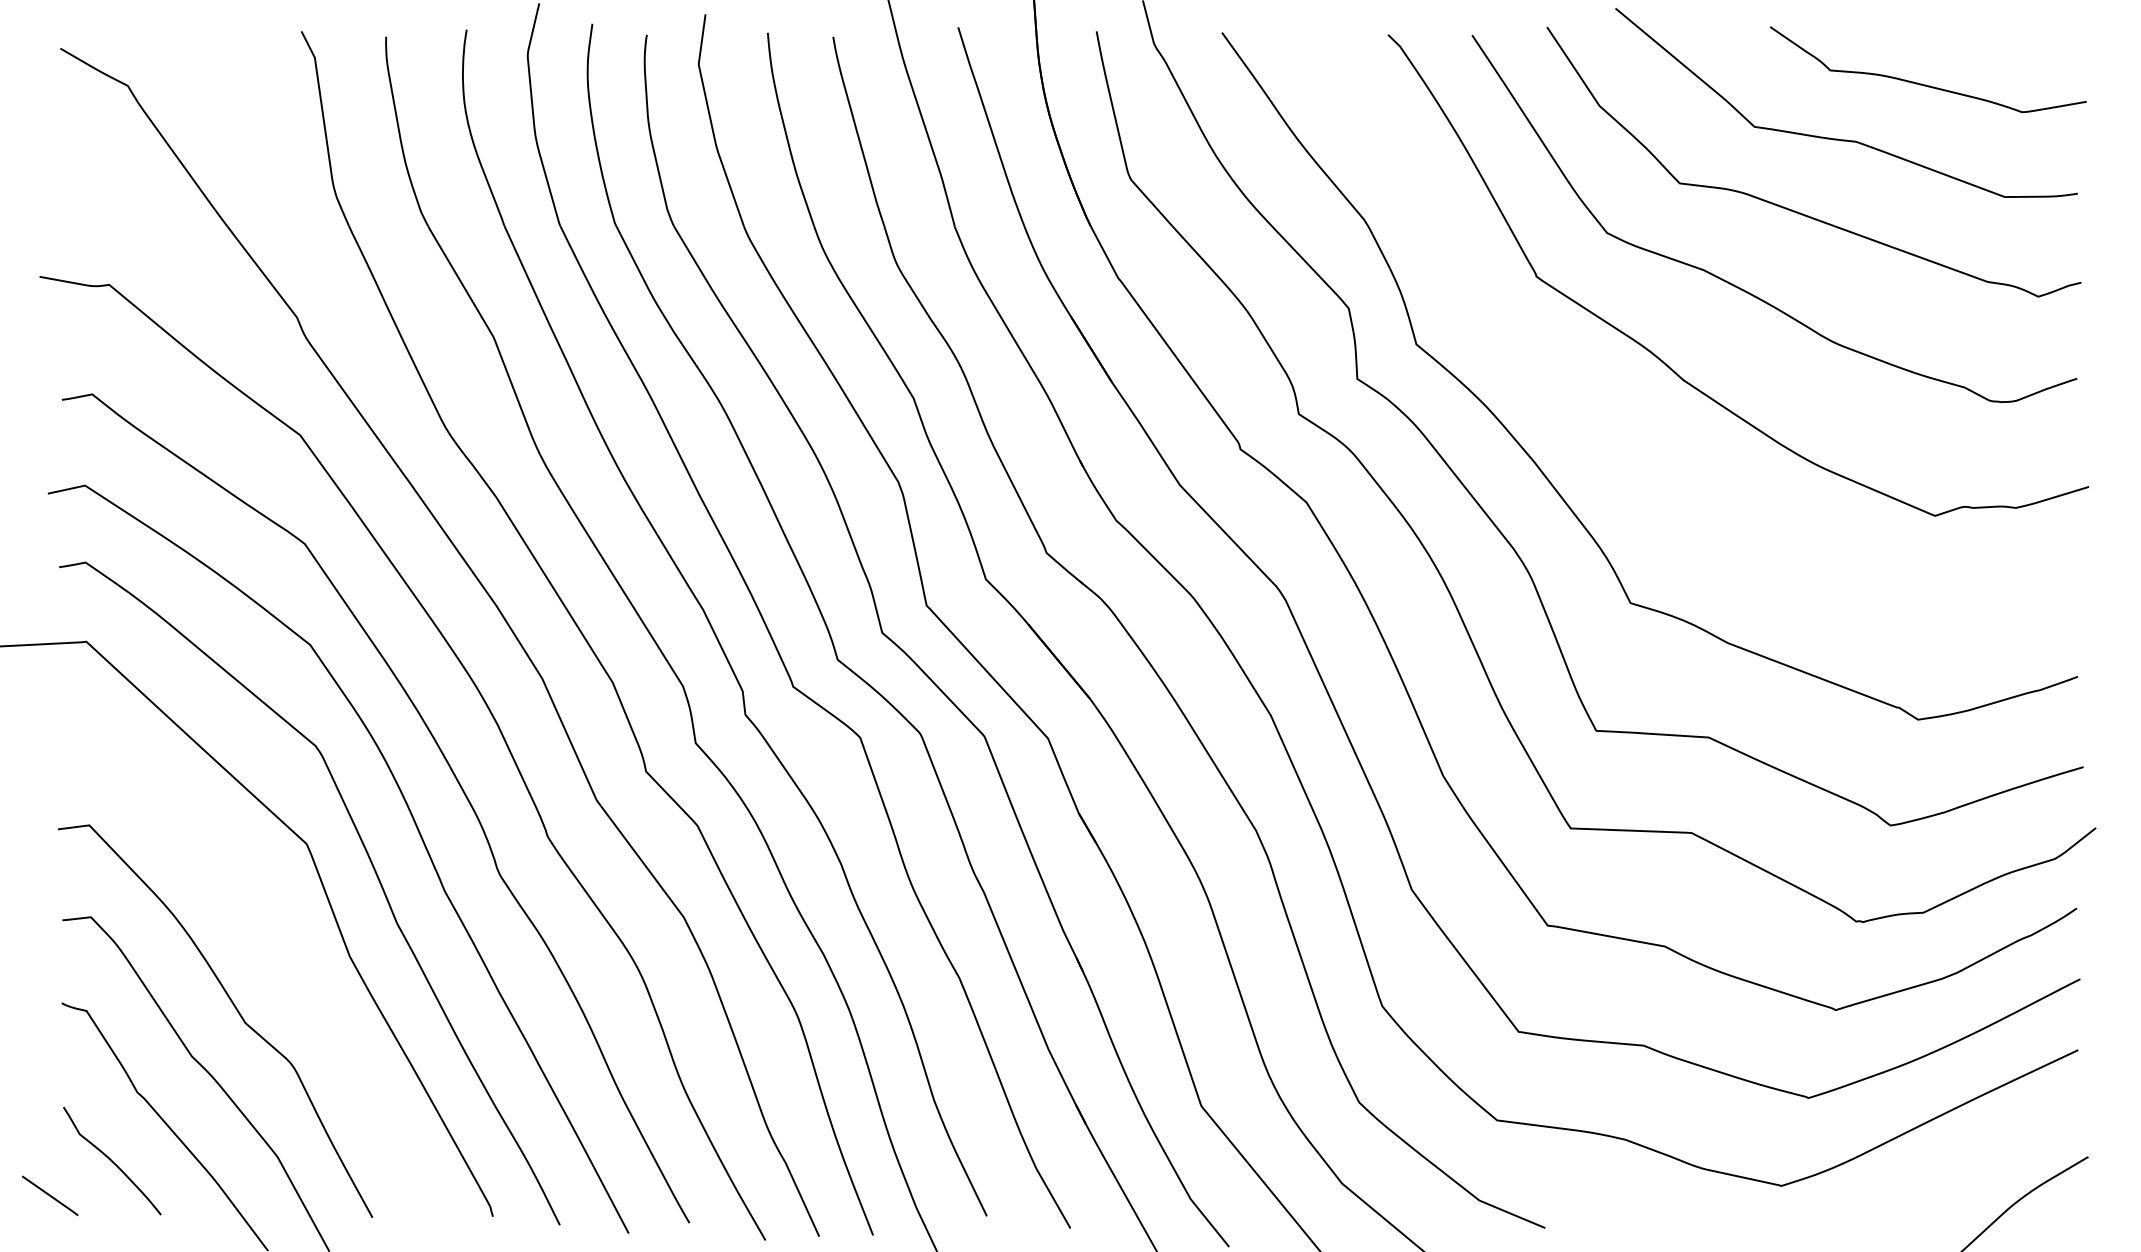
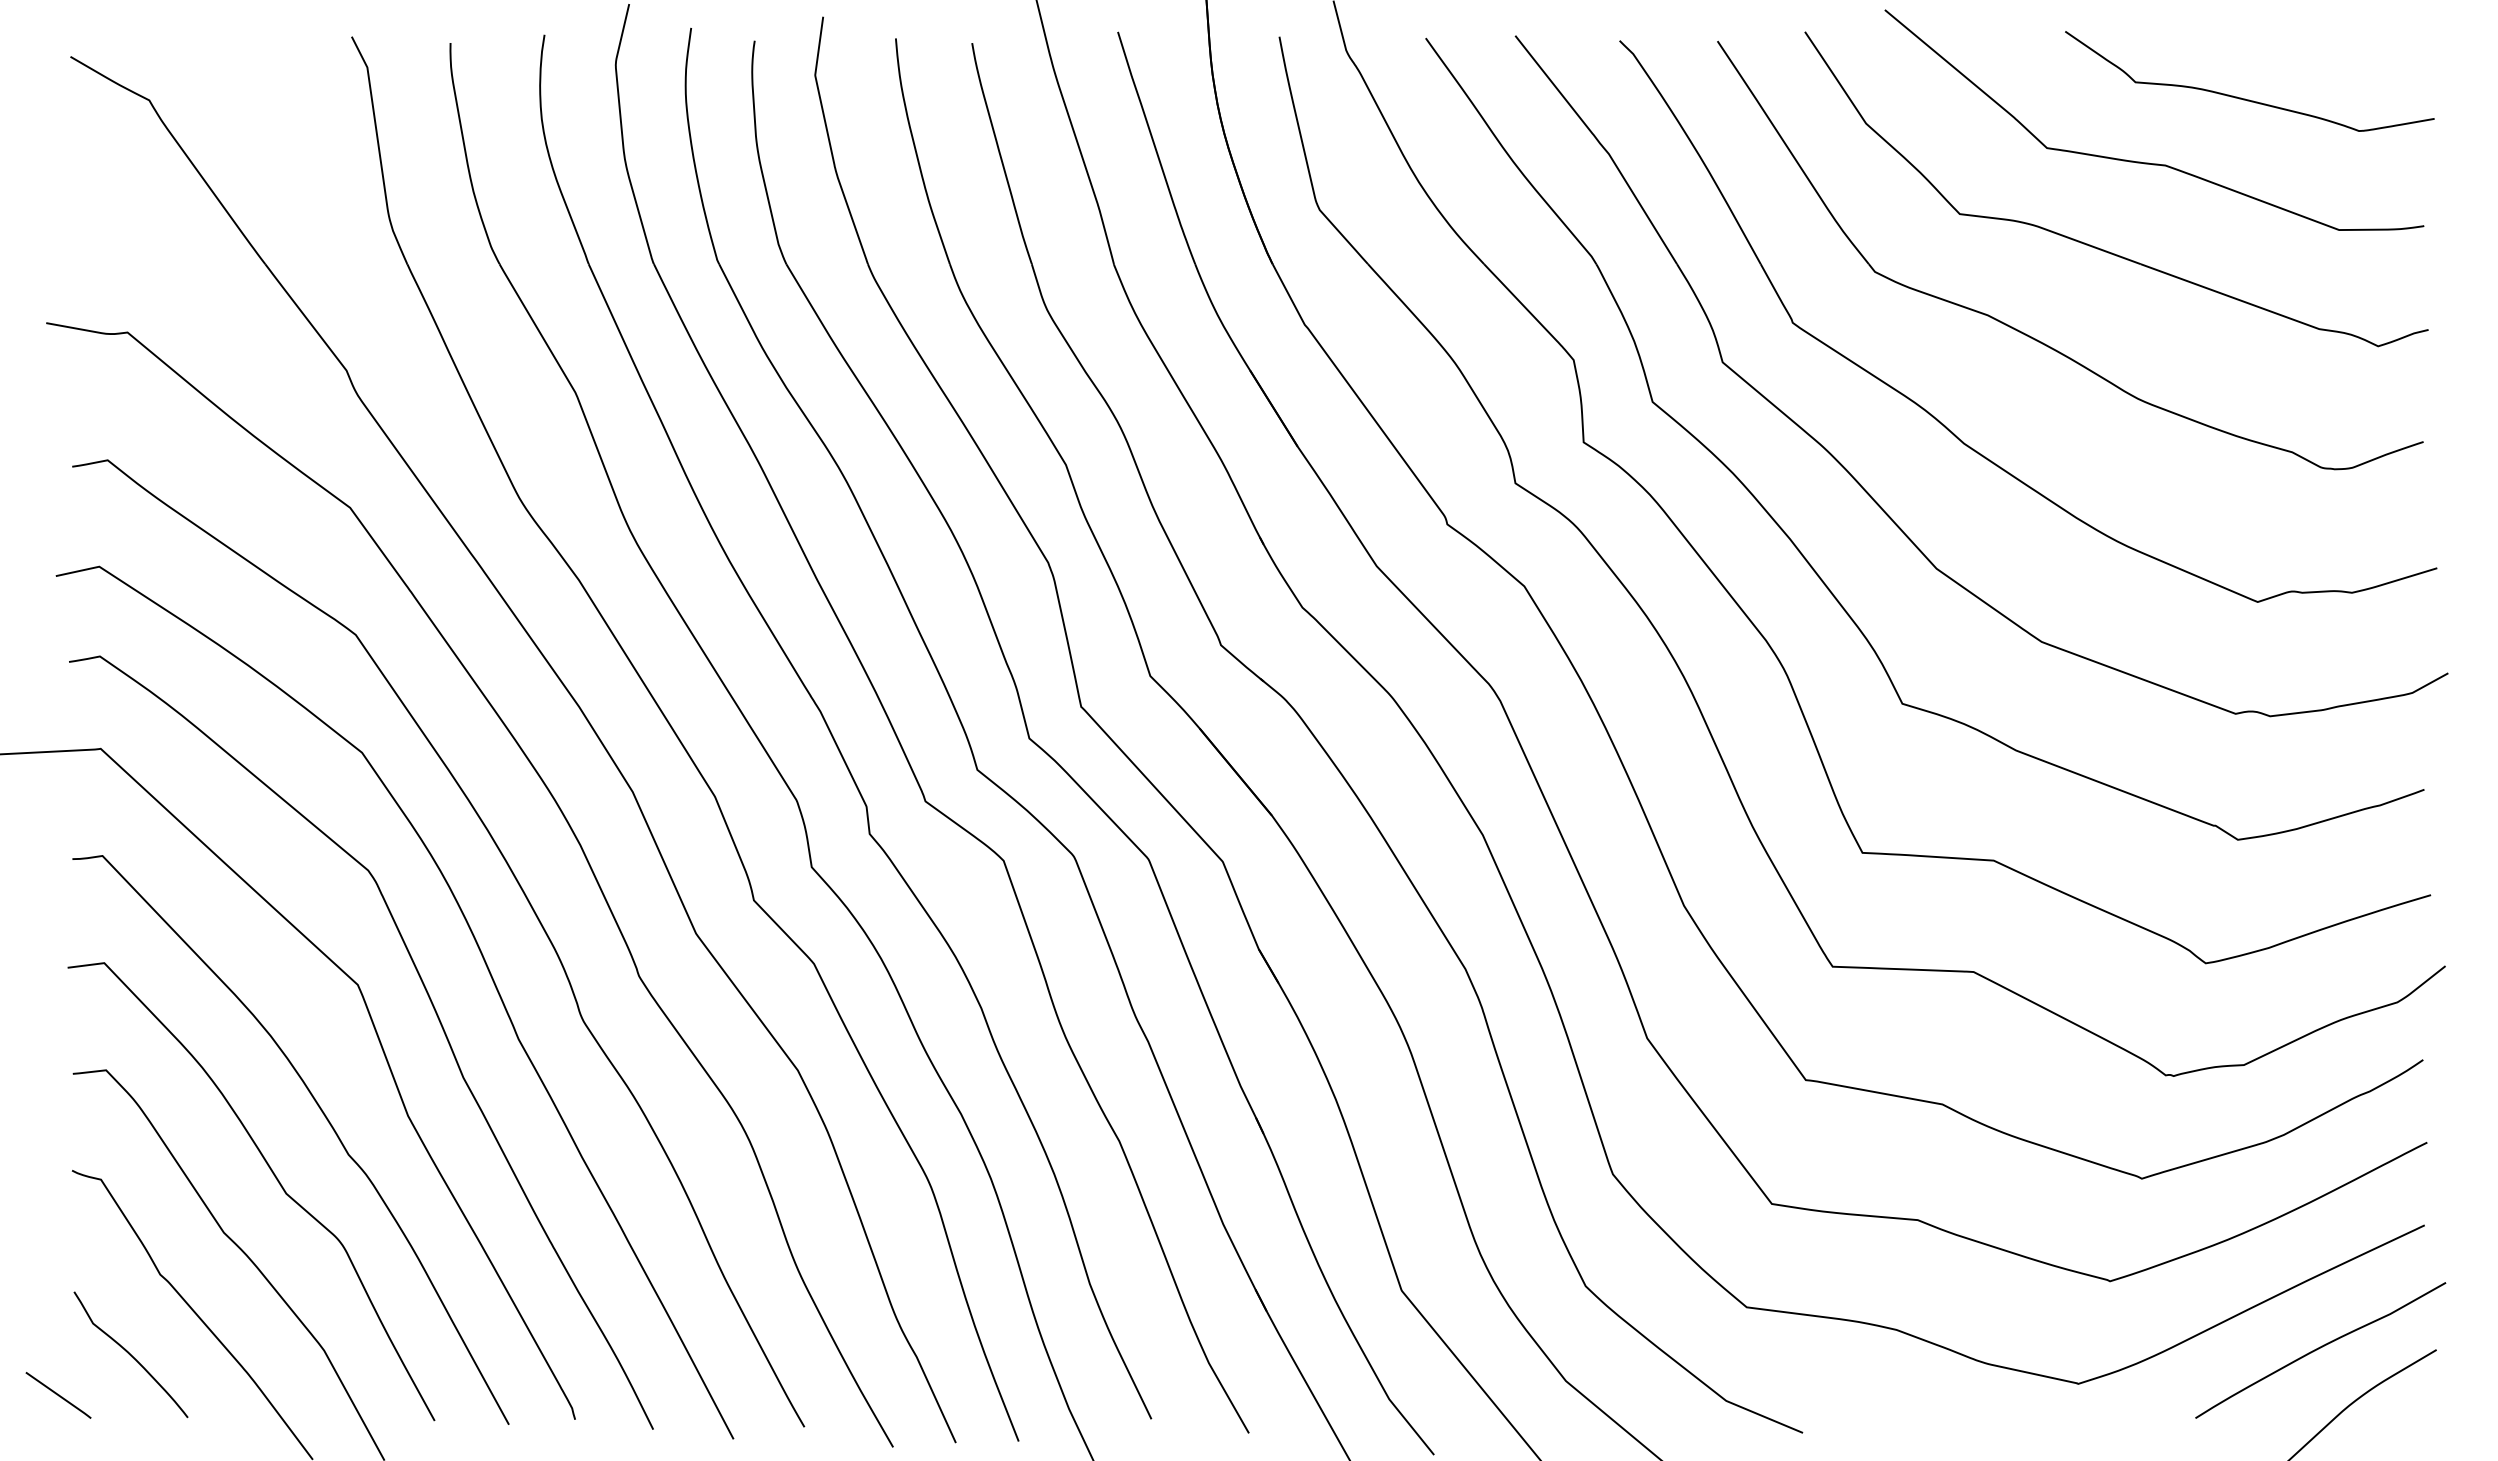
part: (1594, 414) -> (1860, 483), added
curve: (278, 958) -> (325, 1118), added
curve: (1988, 1155) -> (2320, 1348), added

